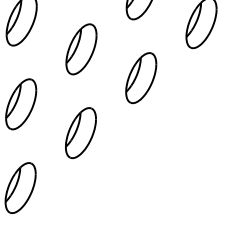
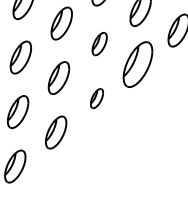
part: (80, 48) -> (99, 43), size x0.7
part: (140, 78) -> (137, 64), size x1.4
part: (80, 133) -> (96, 98), size x0.6

